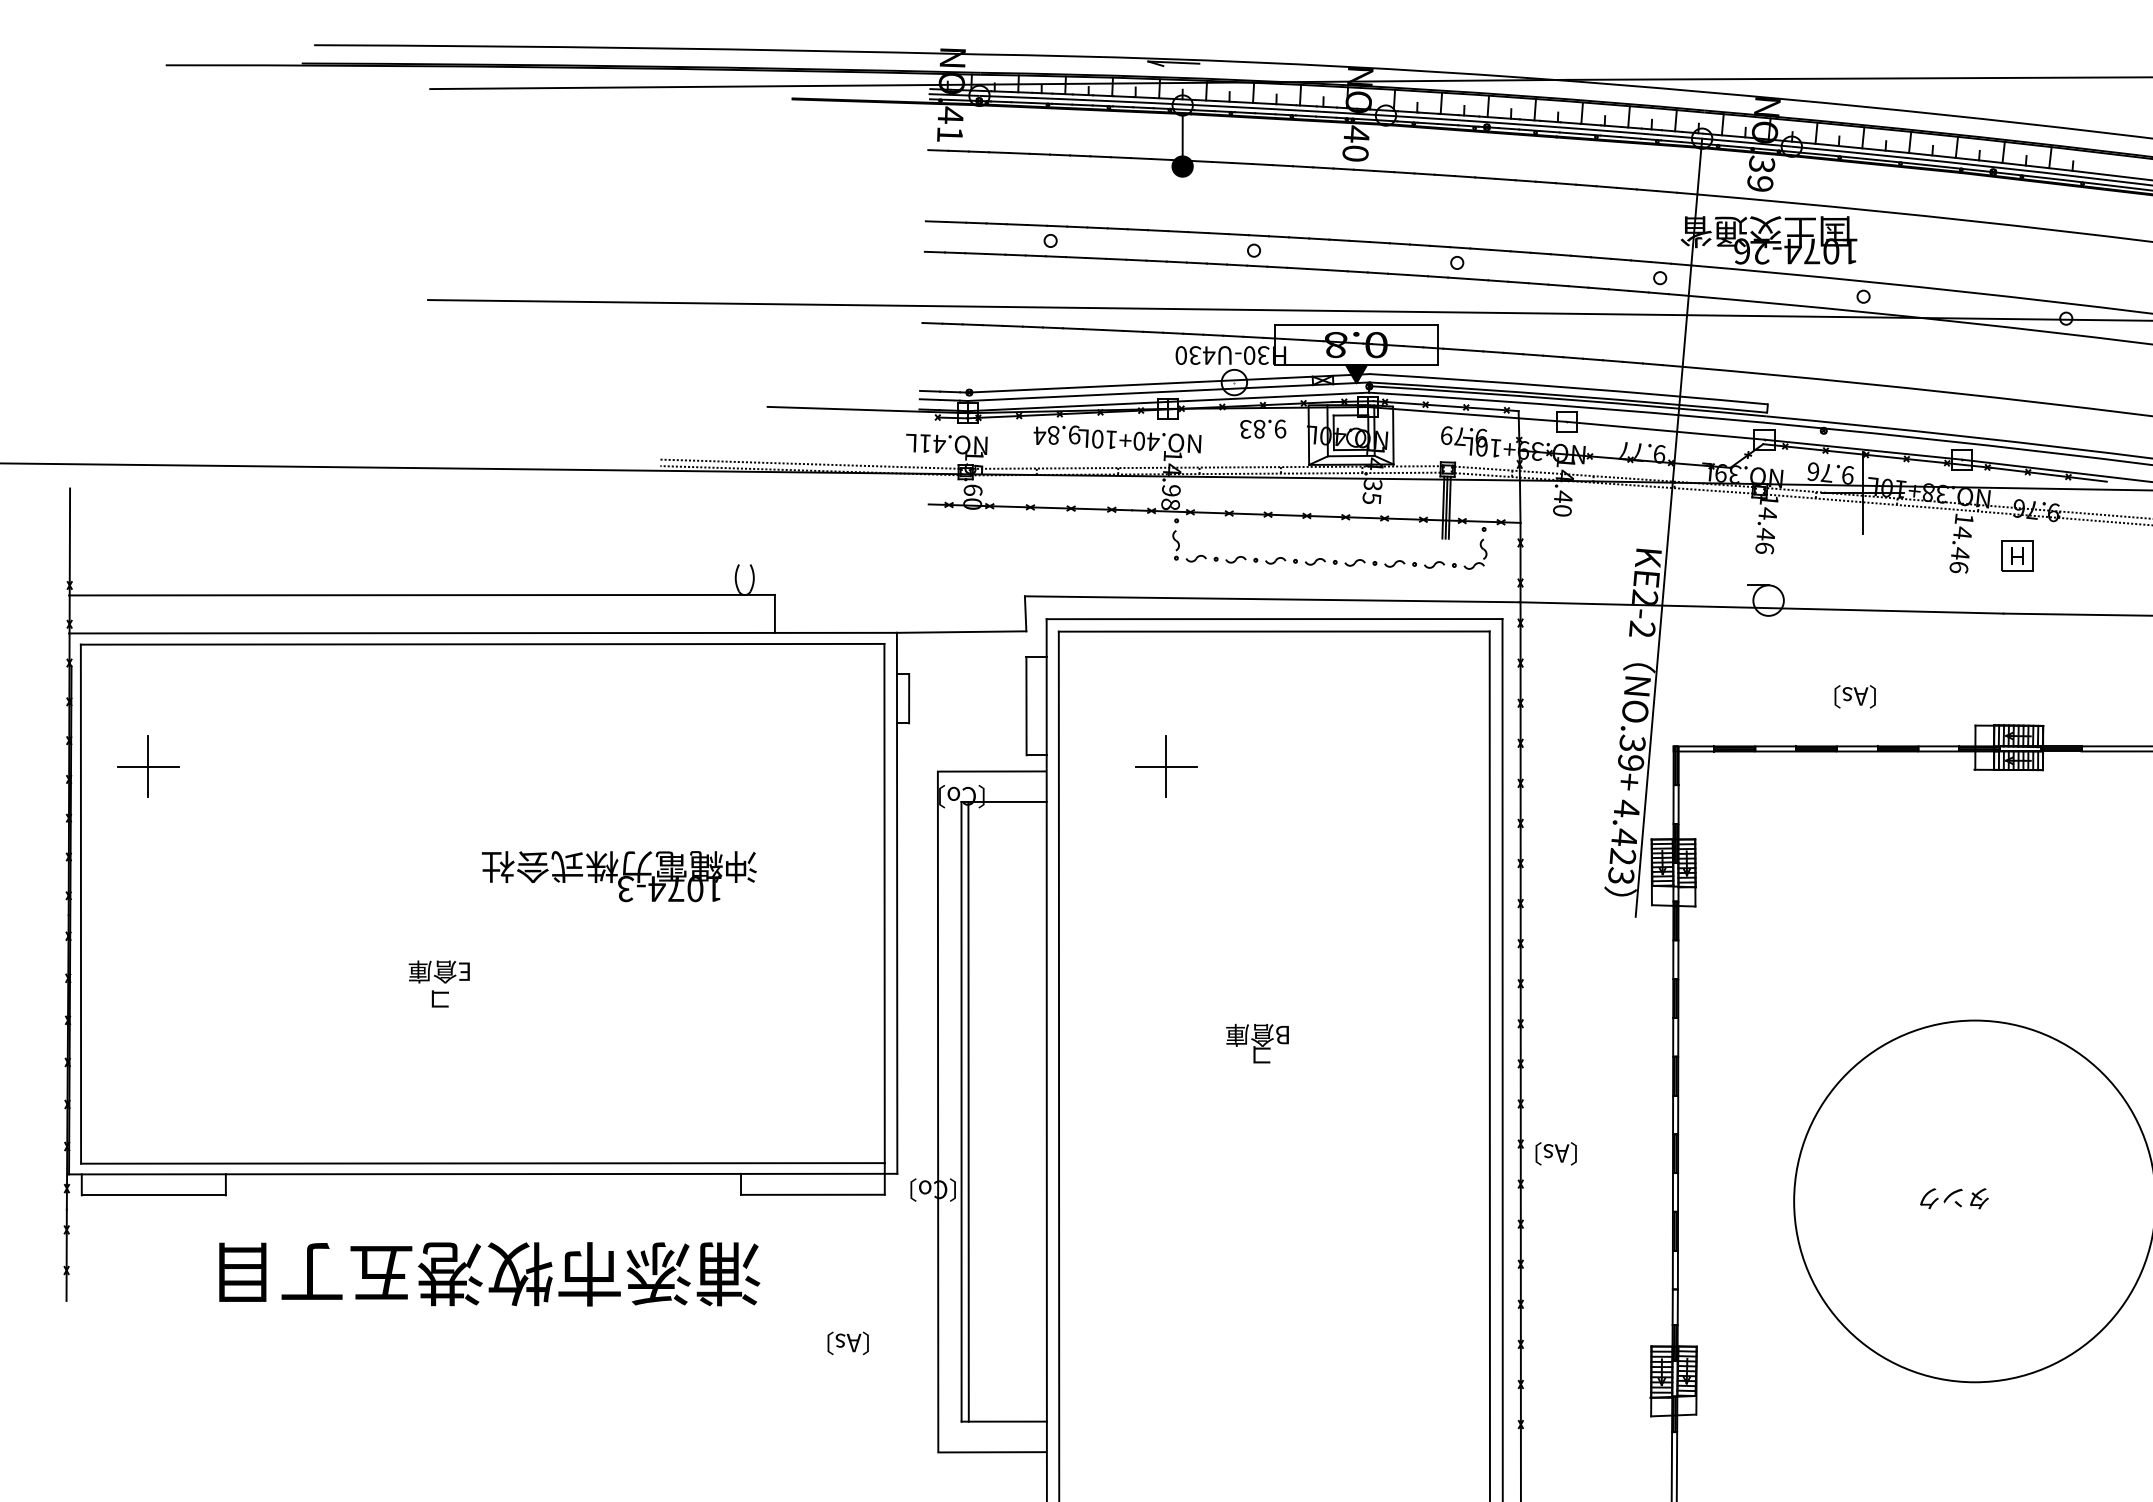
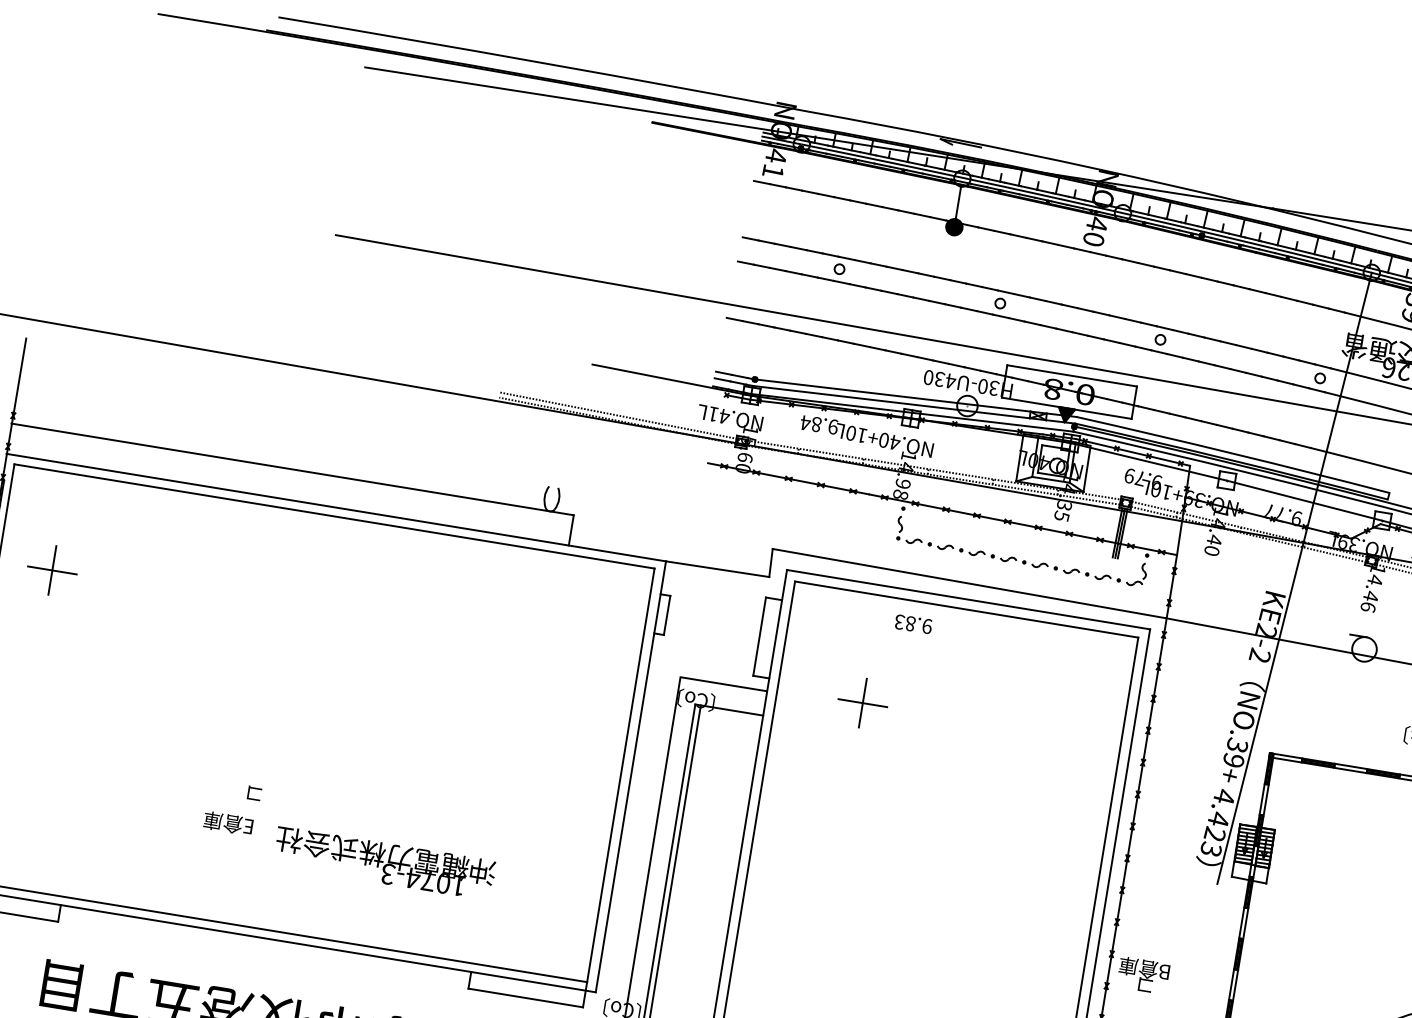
text: (1263, 428) -> (913, 623), moved
text: (619, 876) -> (384, 863), moved
text: (438, 971) -> (227, 823), moved
text: (1257, 1043) -> (1143, 975), moved

